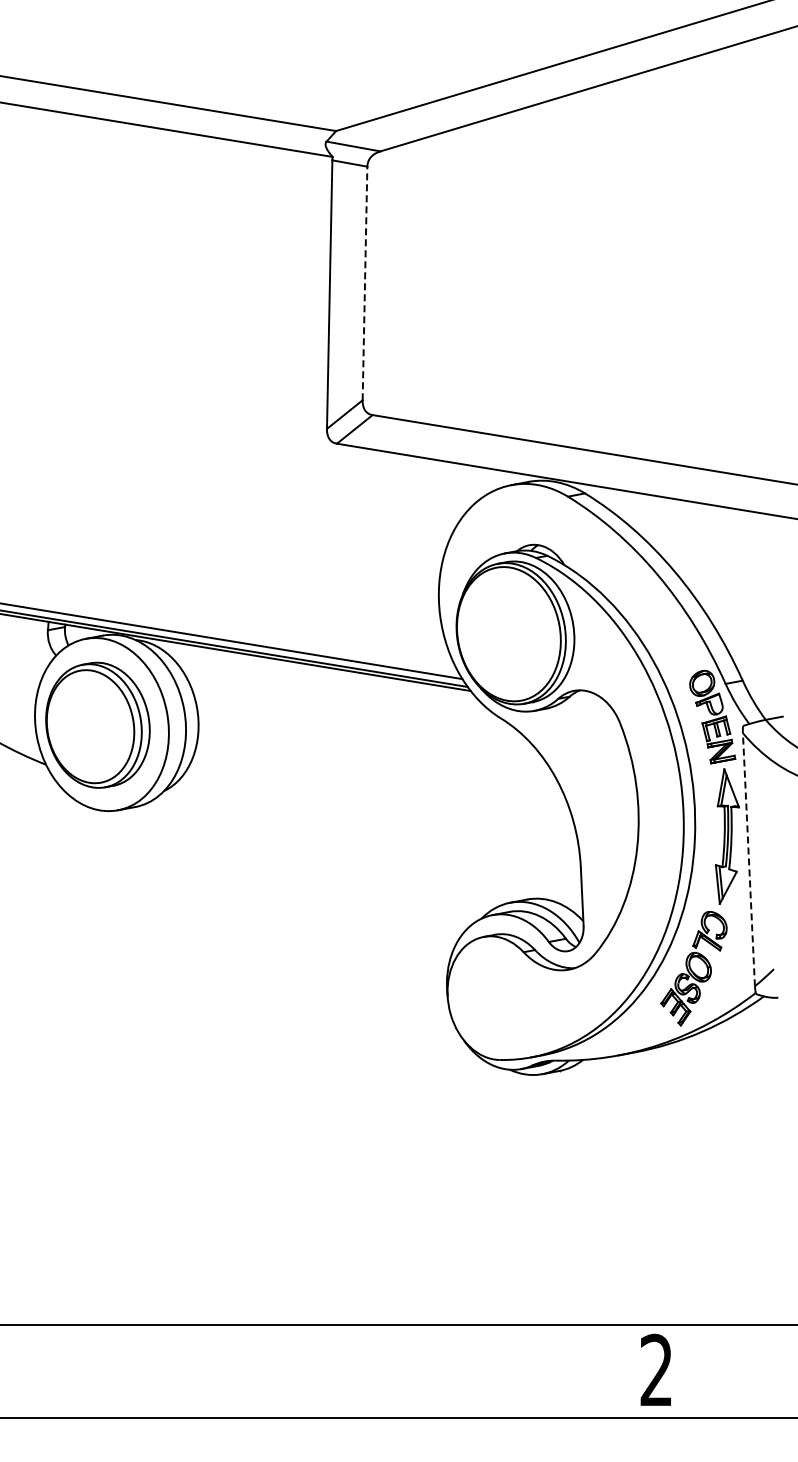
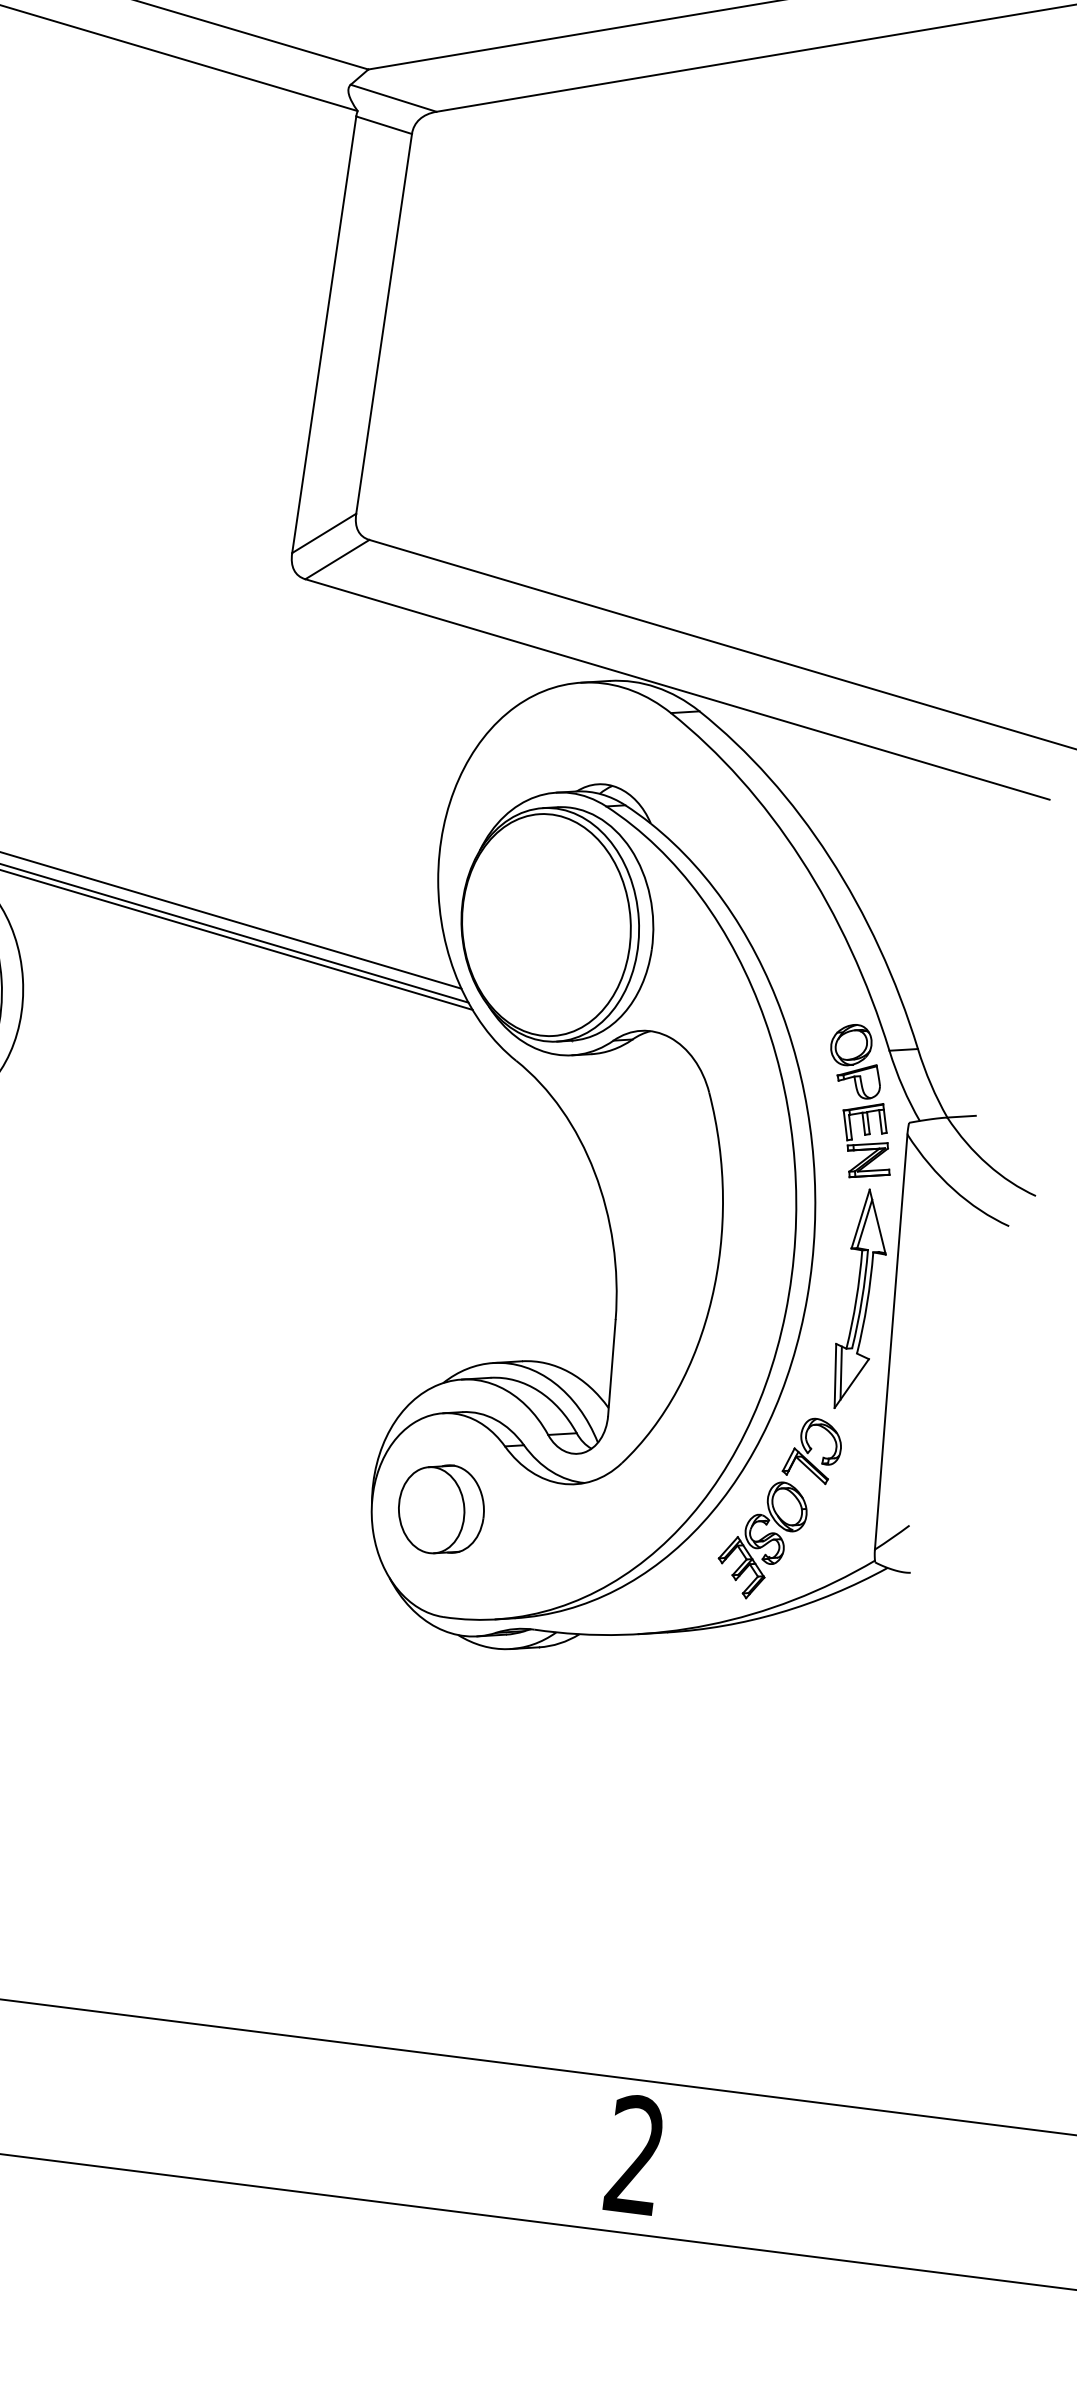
line: (365, 283) -> (384, 323), dashed -> solid
line: (748, 859) -> (890, 1341), dashed -> solid
part: (489, 994) -> (440, 1508), added

